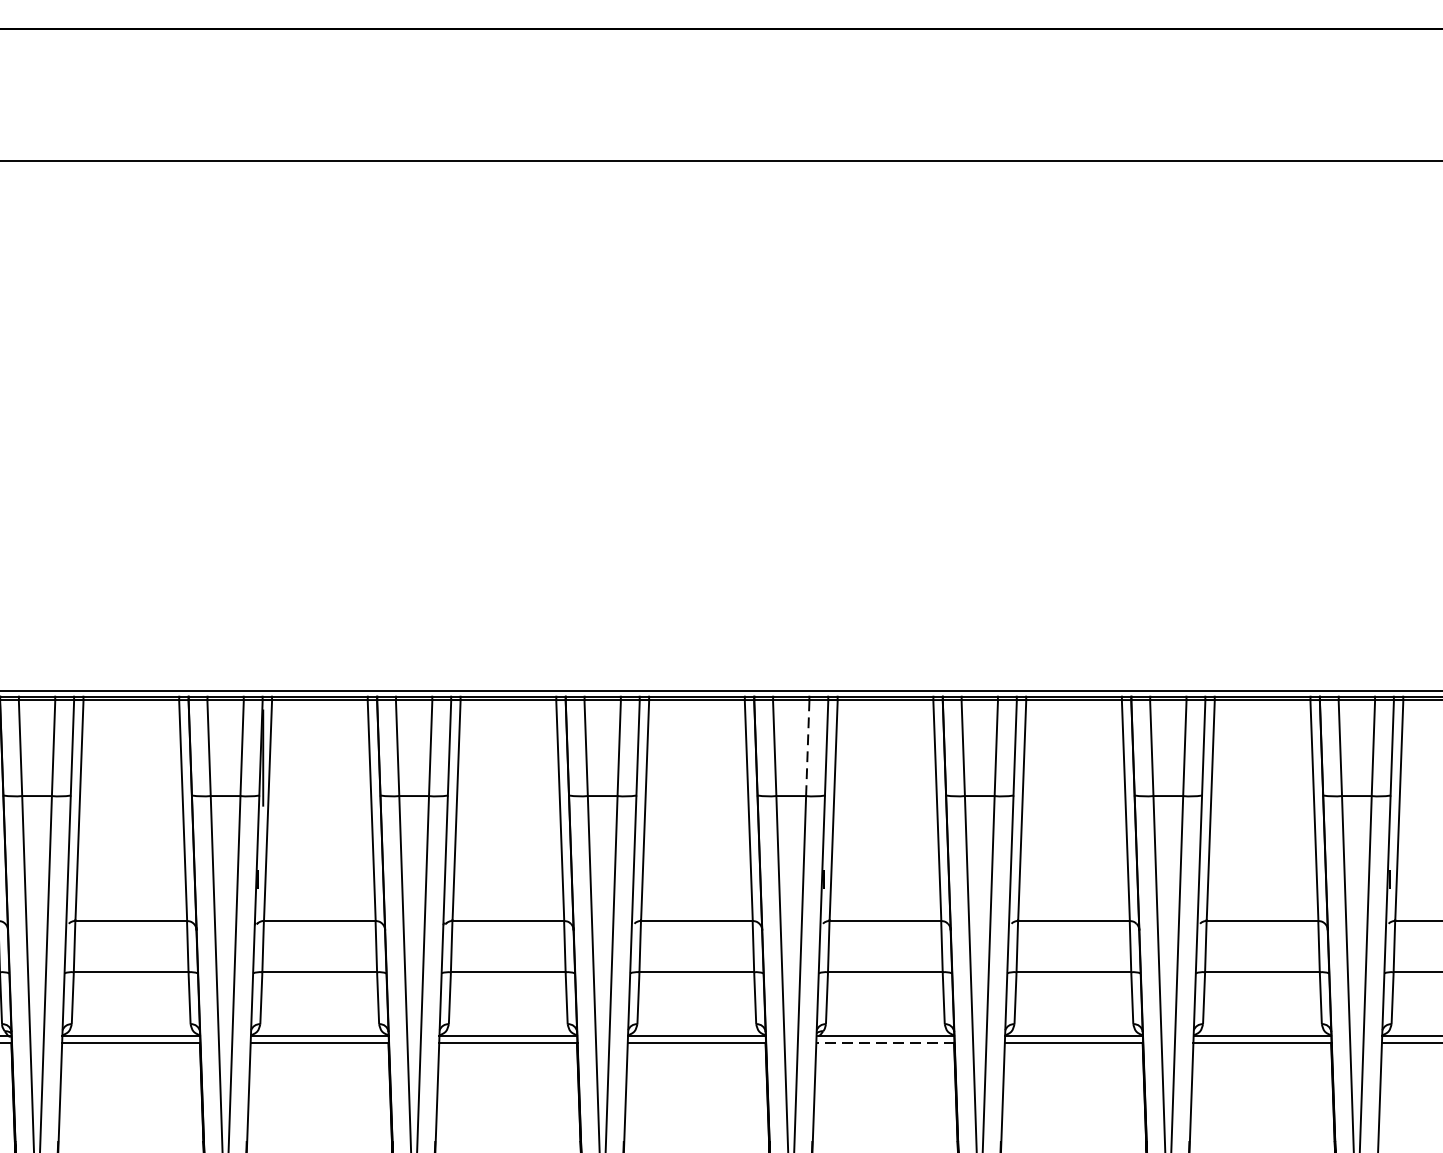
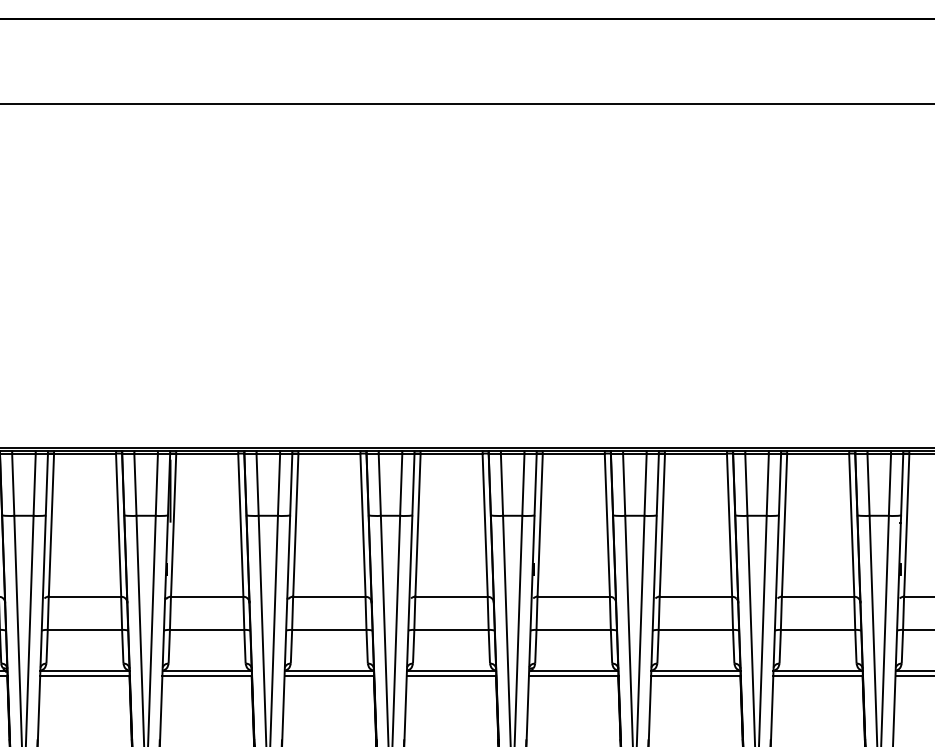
line: (807, 747) -> (523, 484), dashed -> solid
line: (885, 1042) -> (573, 675), dashed -> solid

